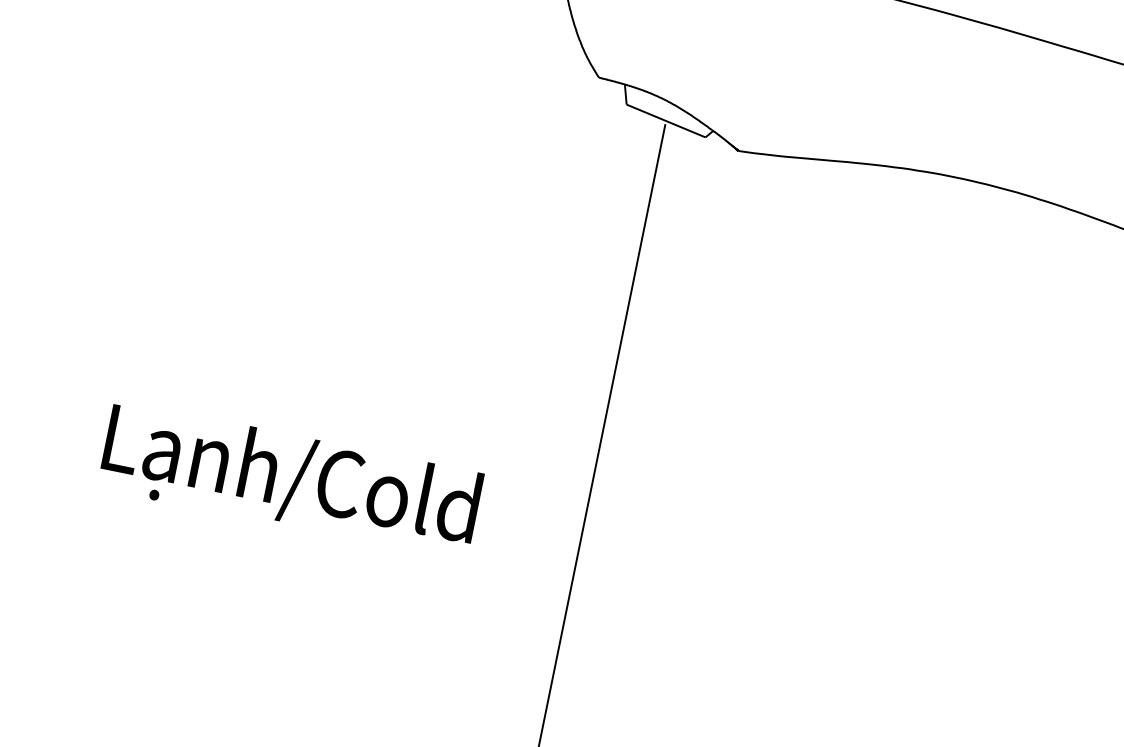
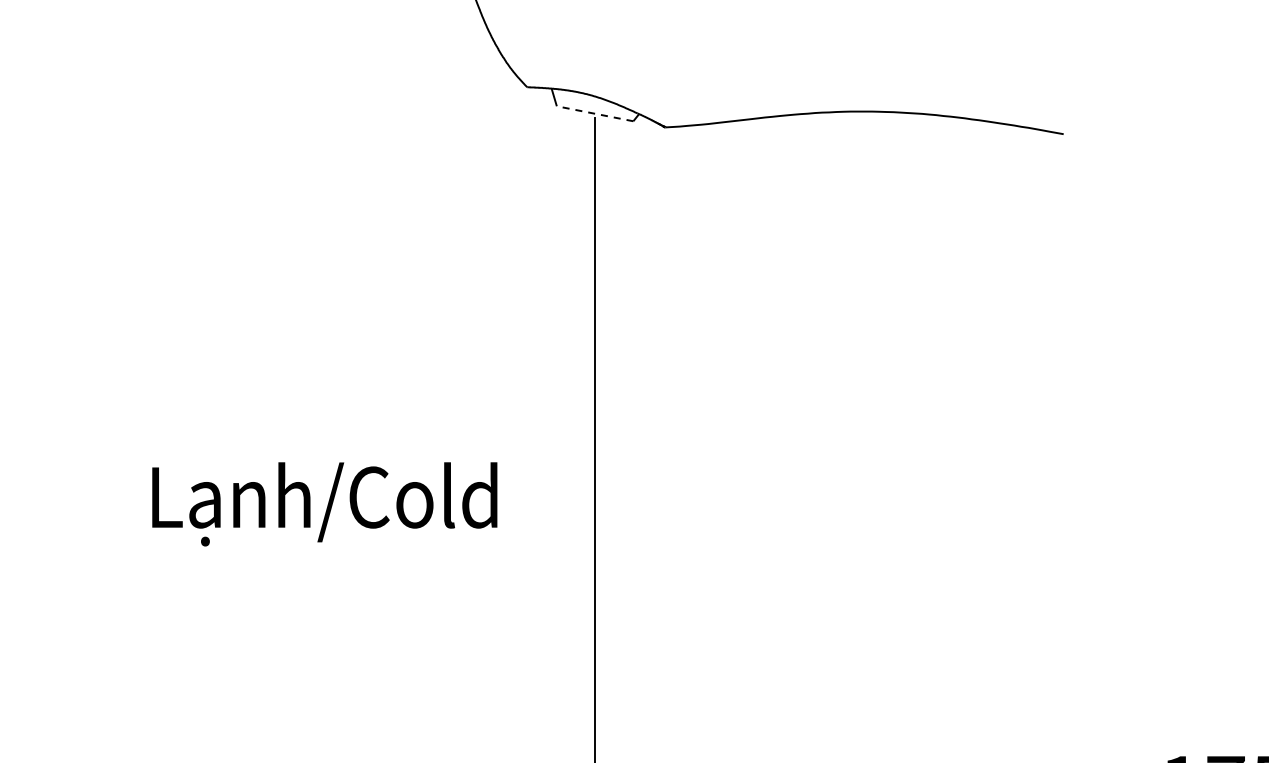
line: (665, 120) -> (594, 113), solid -> dashed

